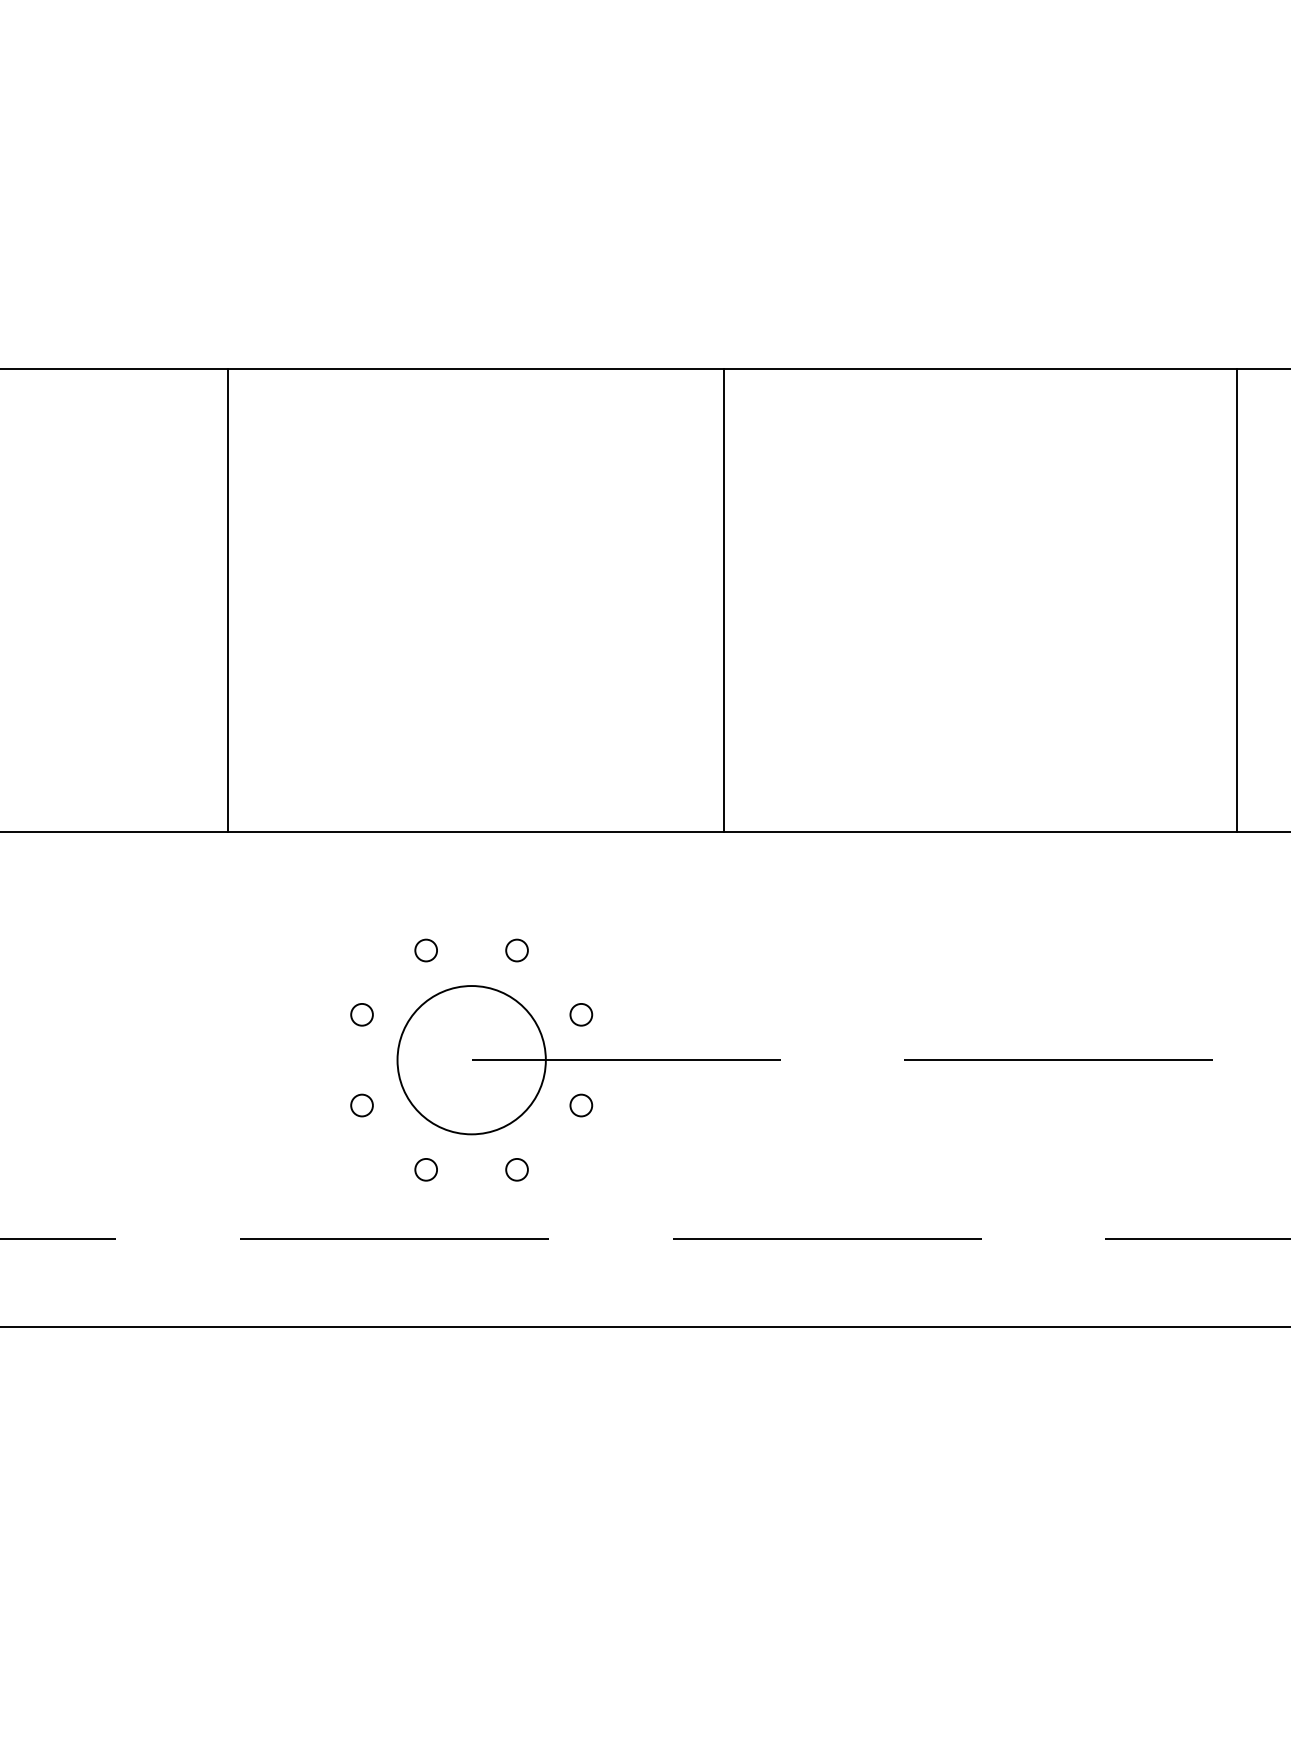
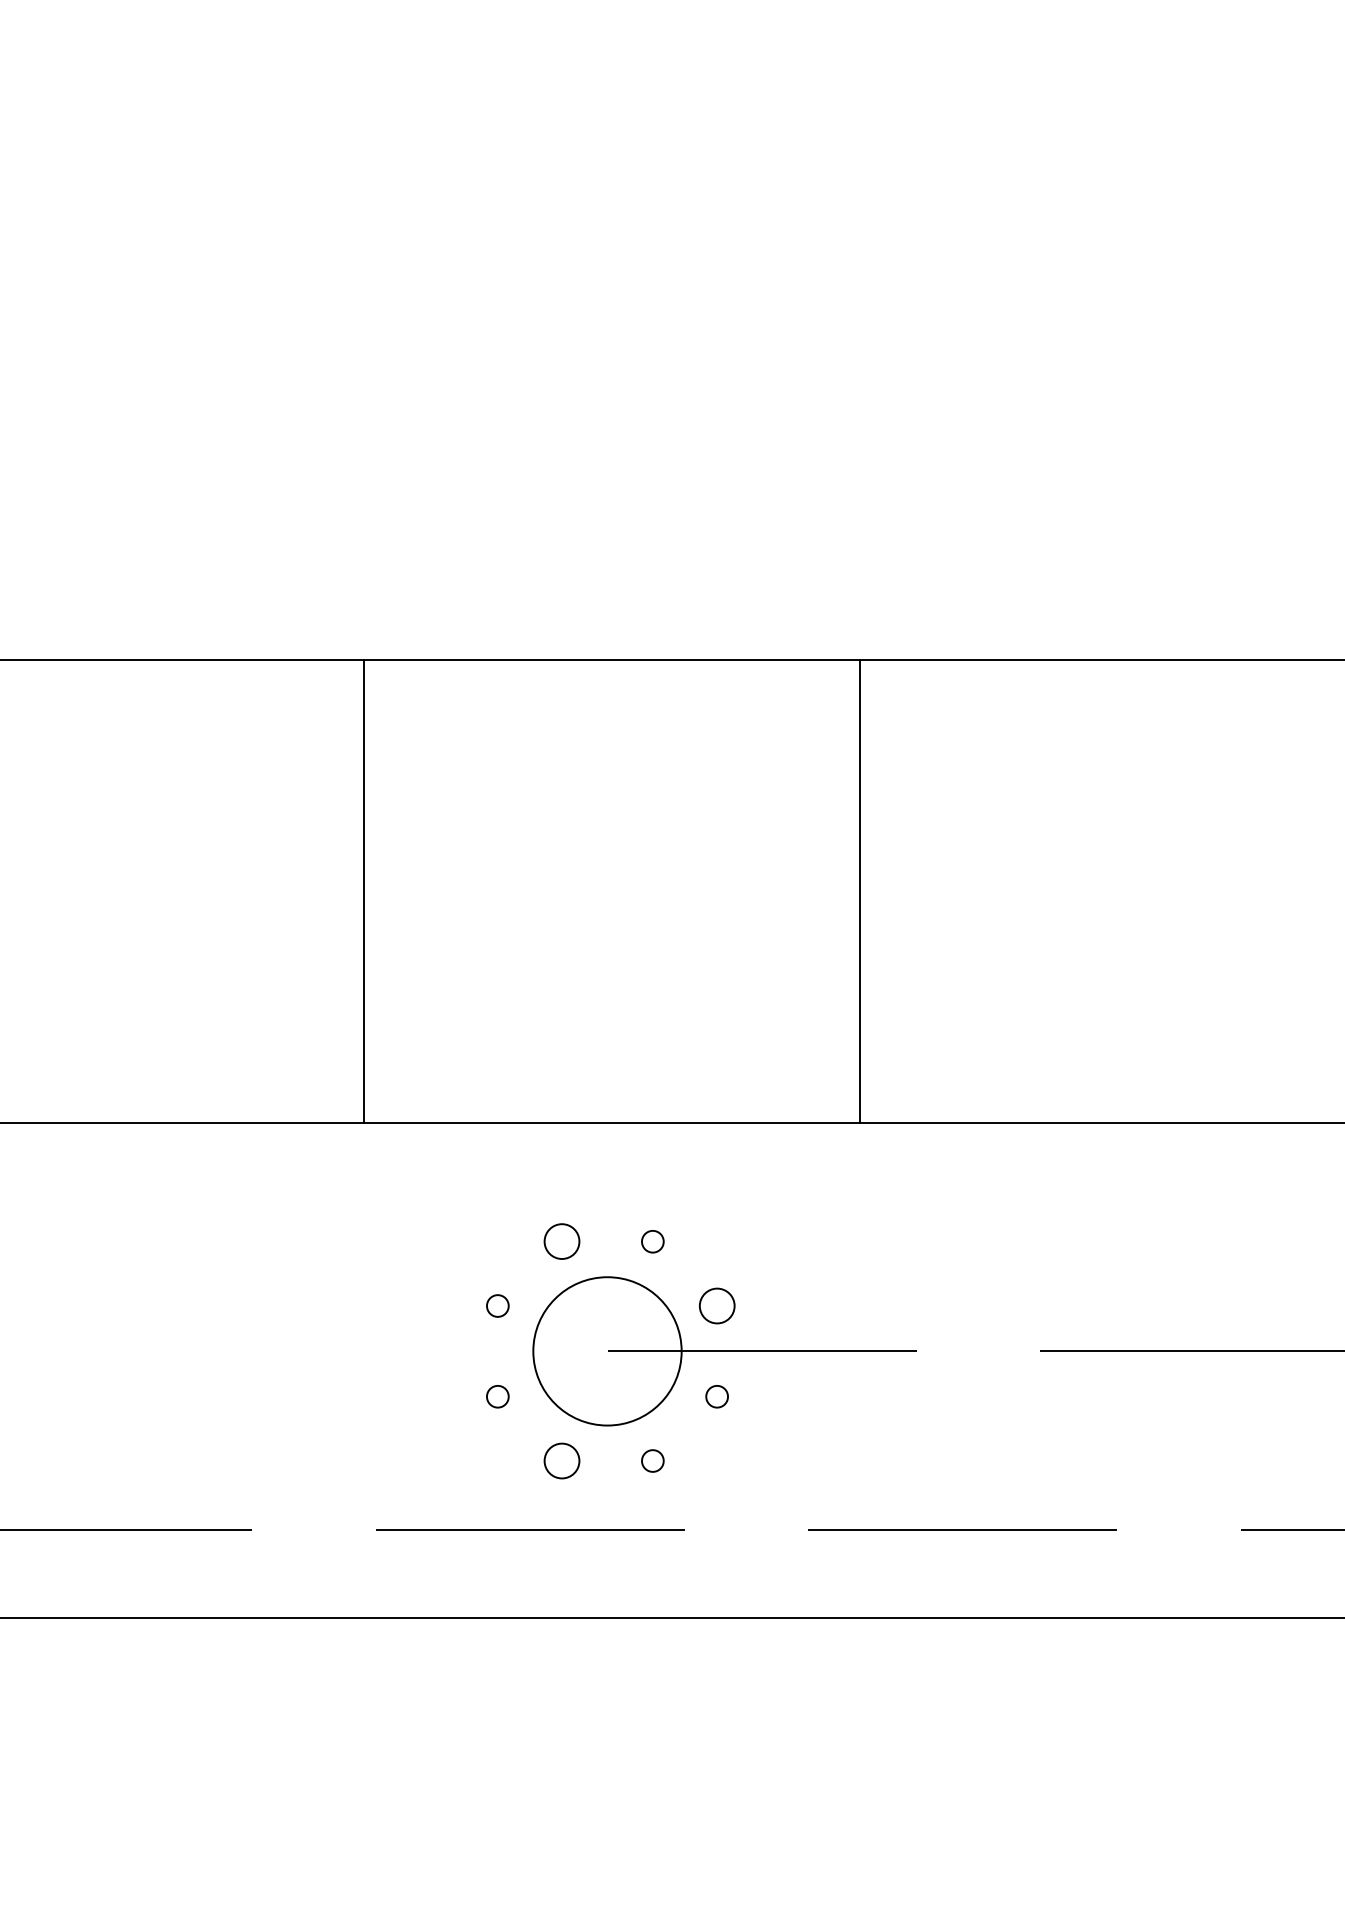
circle: (425, 950) -> (561, 1241), size x1.6
circle: (580, 1014) -> (716, 1305), size x1.6
circle: (425, 1169) -> (561, 1460), size x1.6

